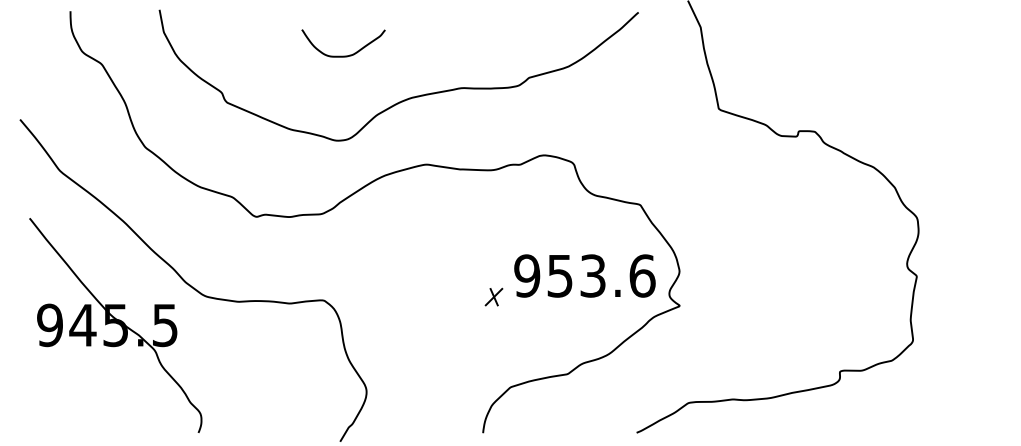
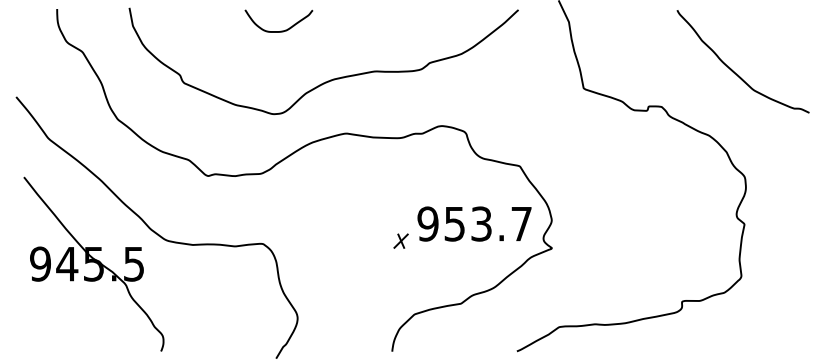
curve: (345, 54) -> (280, 30), moved
curve: (903, 86) -> (733, 70), added
text: (642, 275) -> (521, 223), 953.6 -> 953.7

